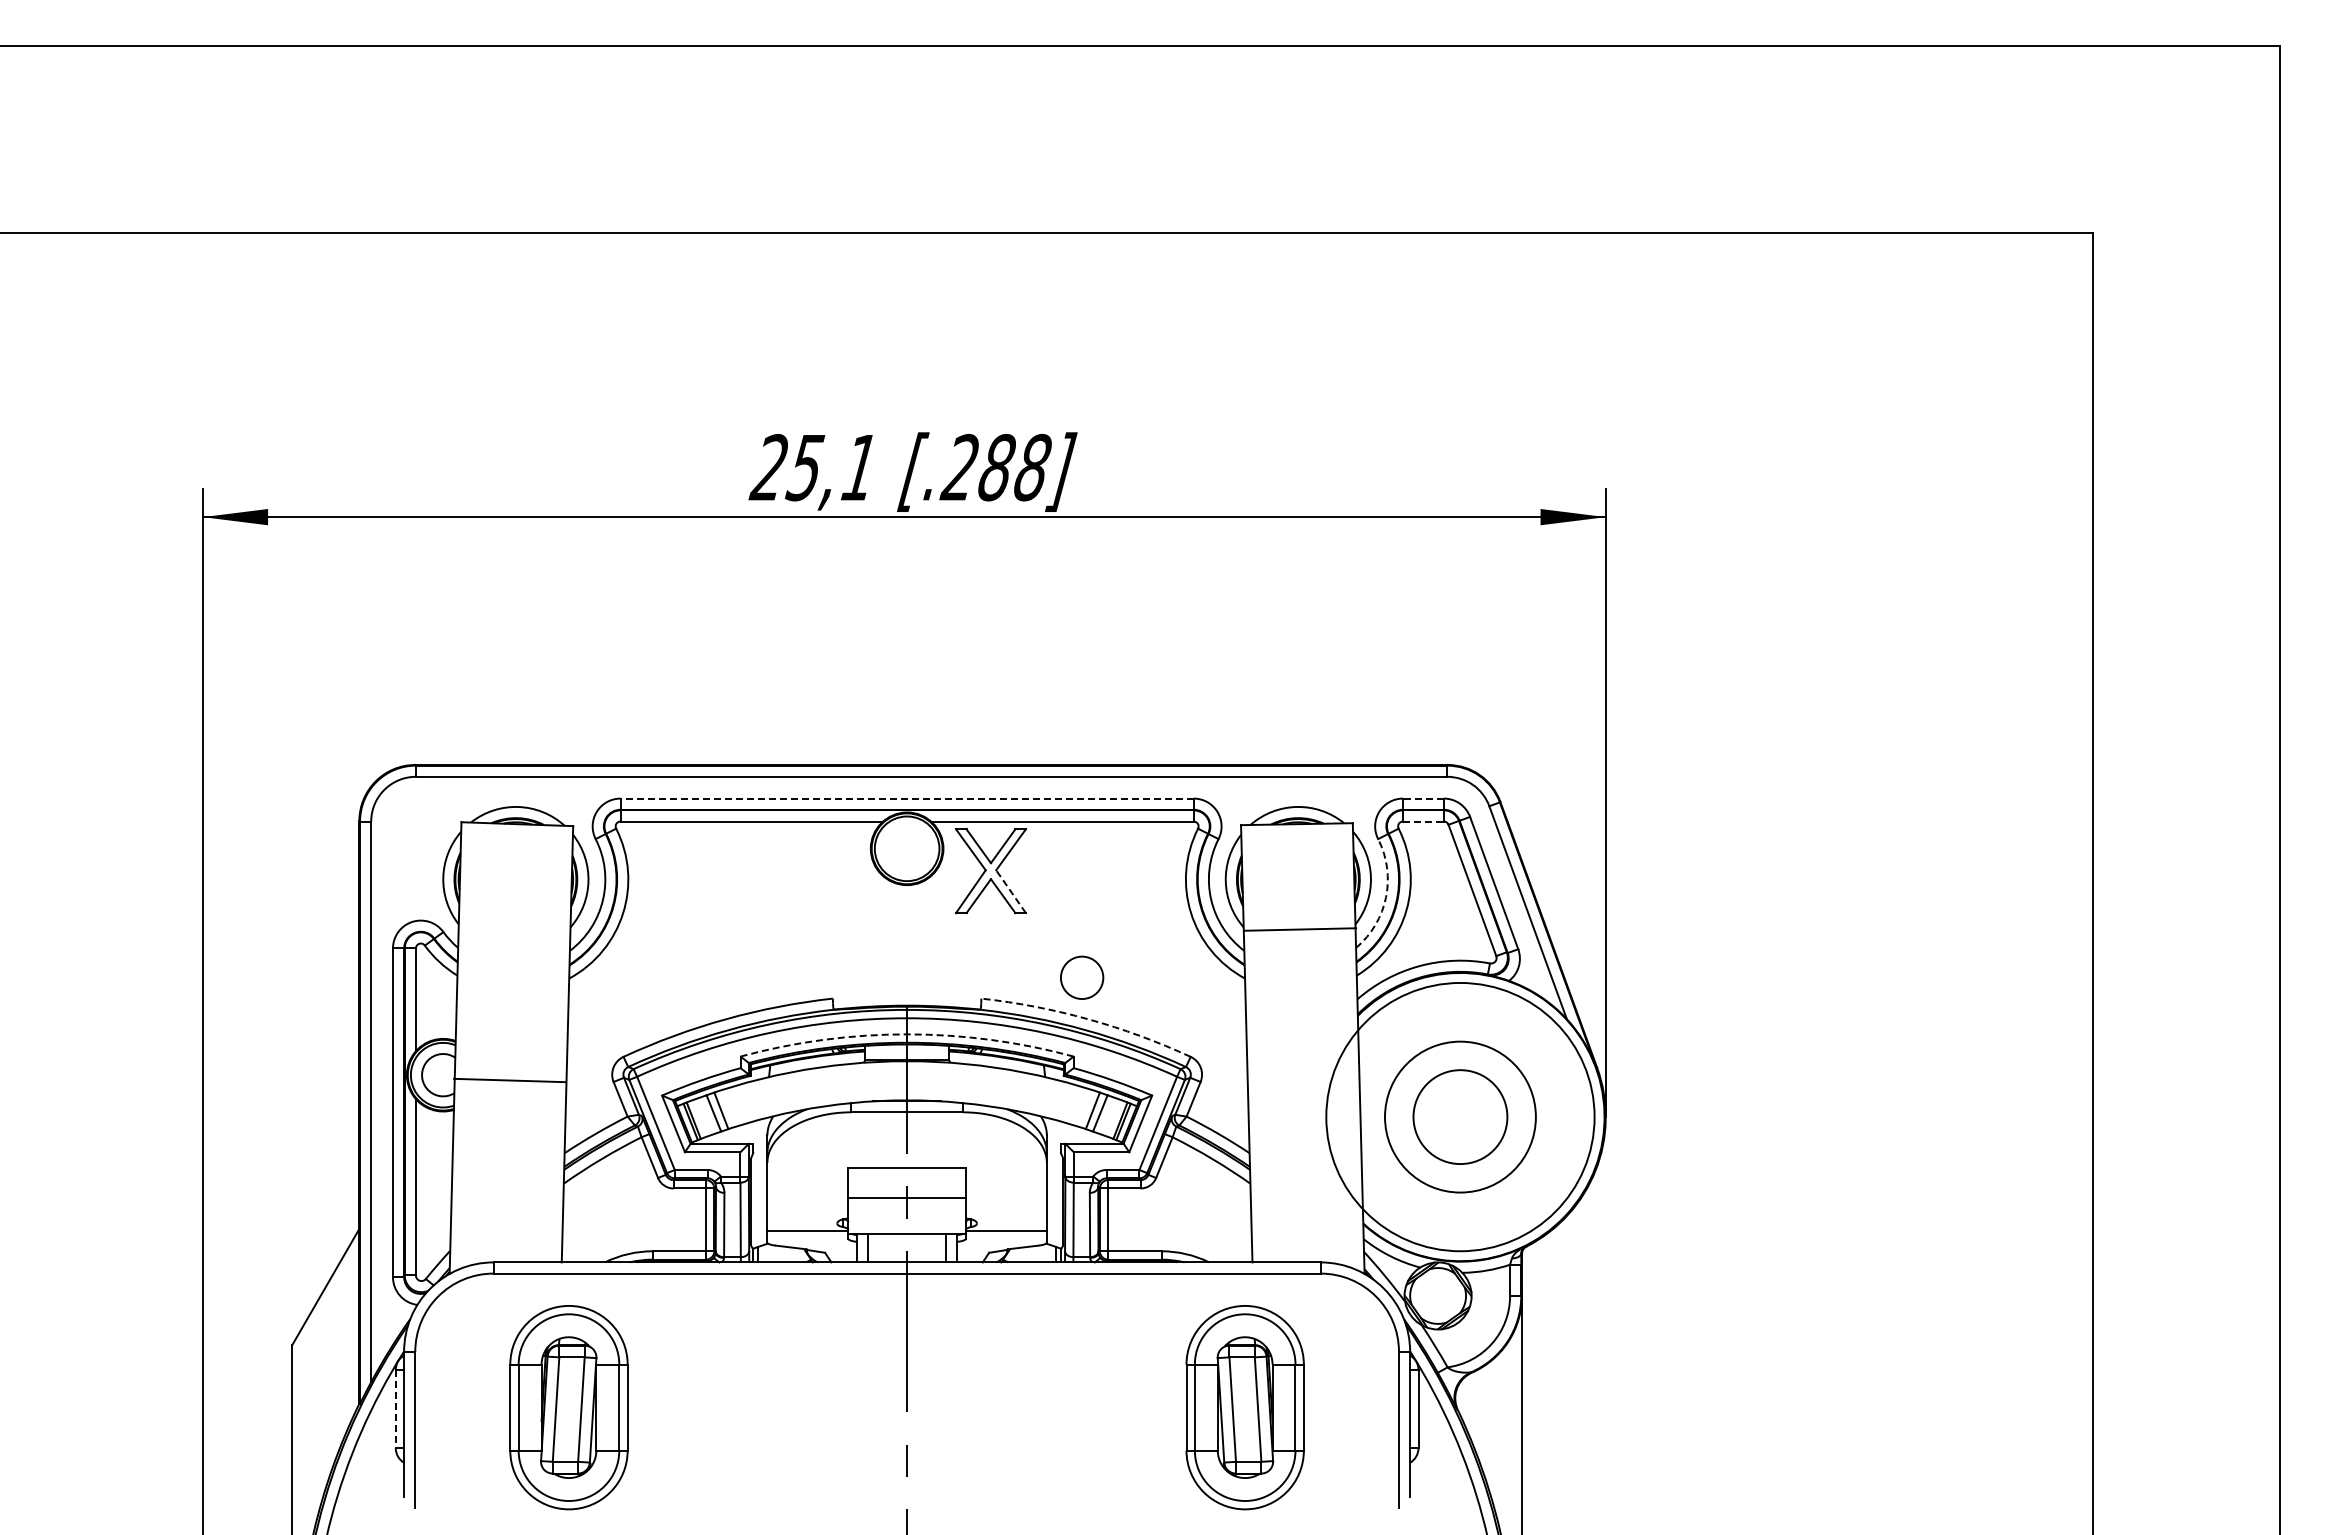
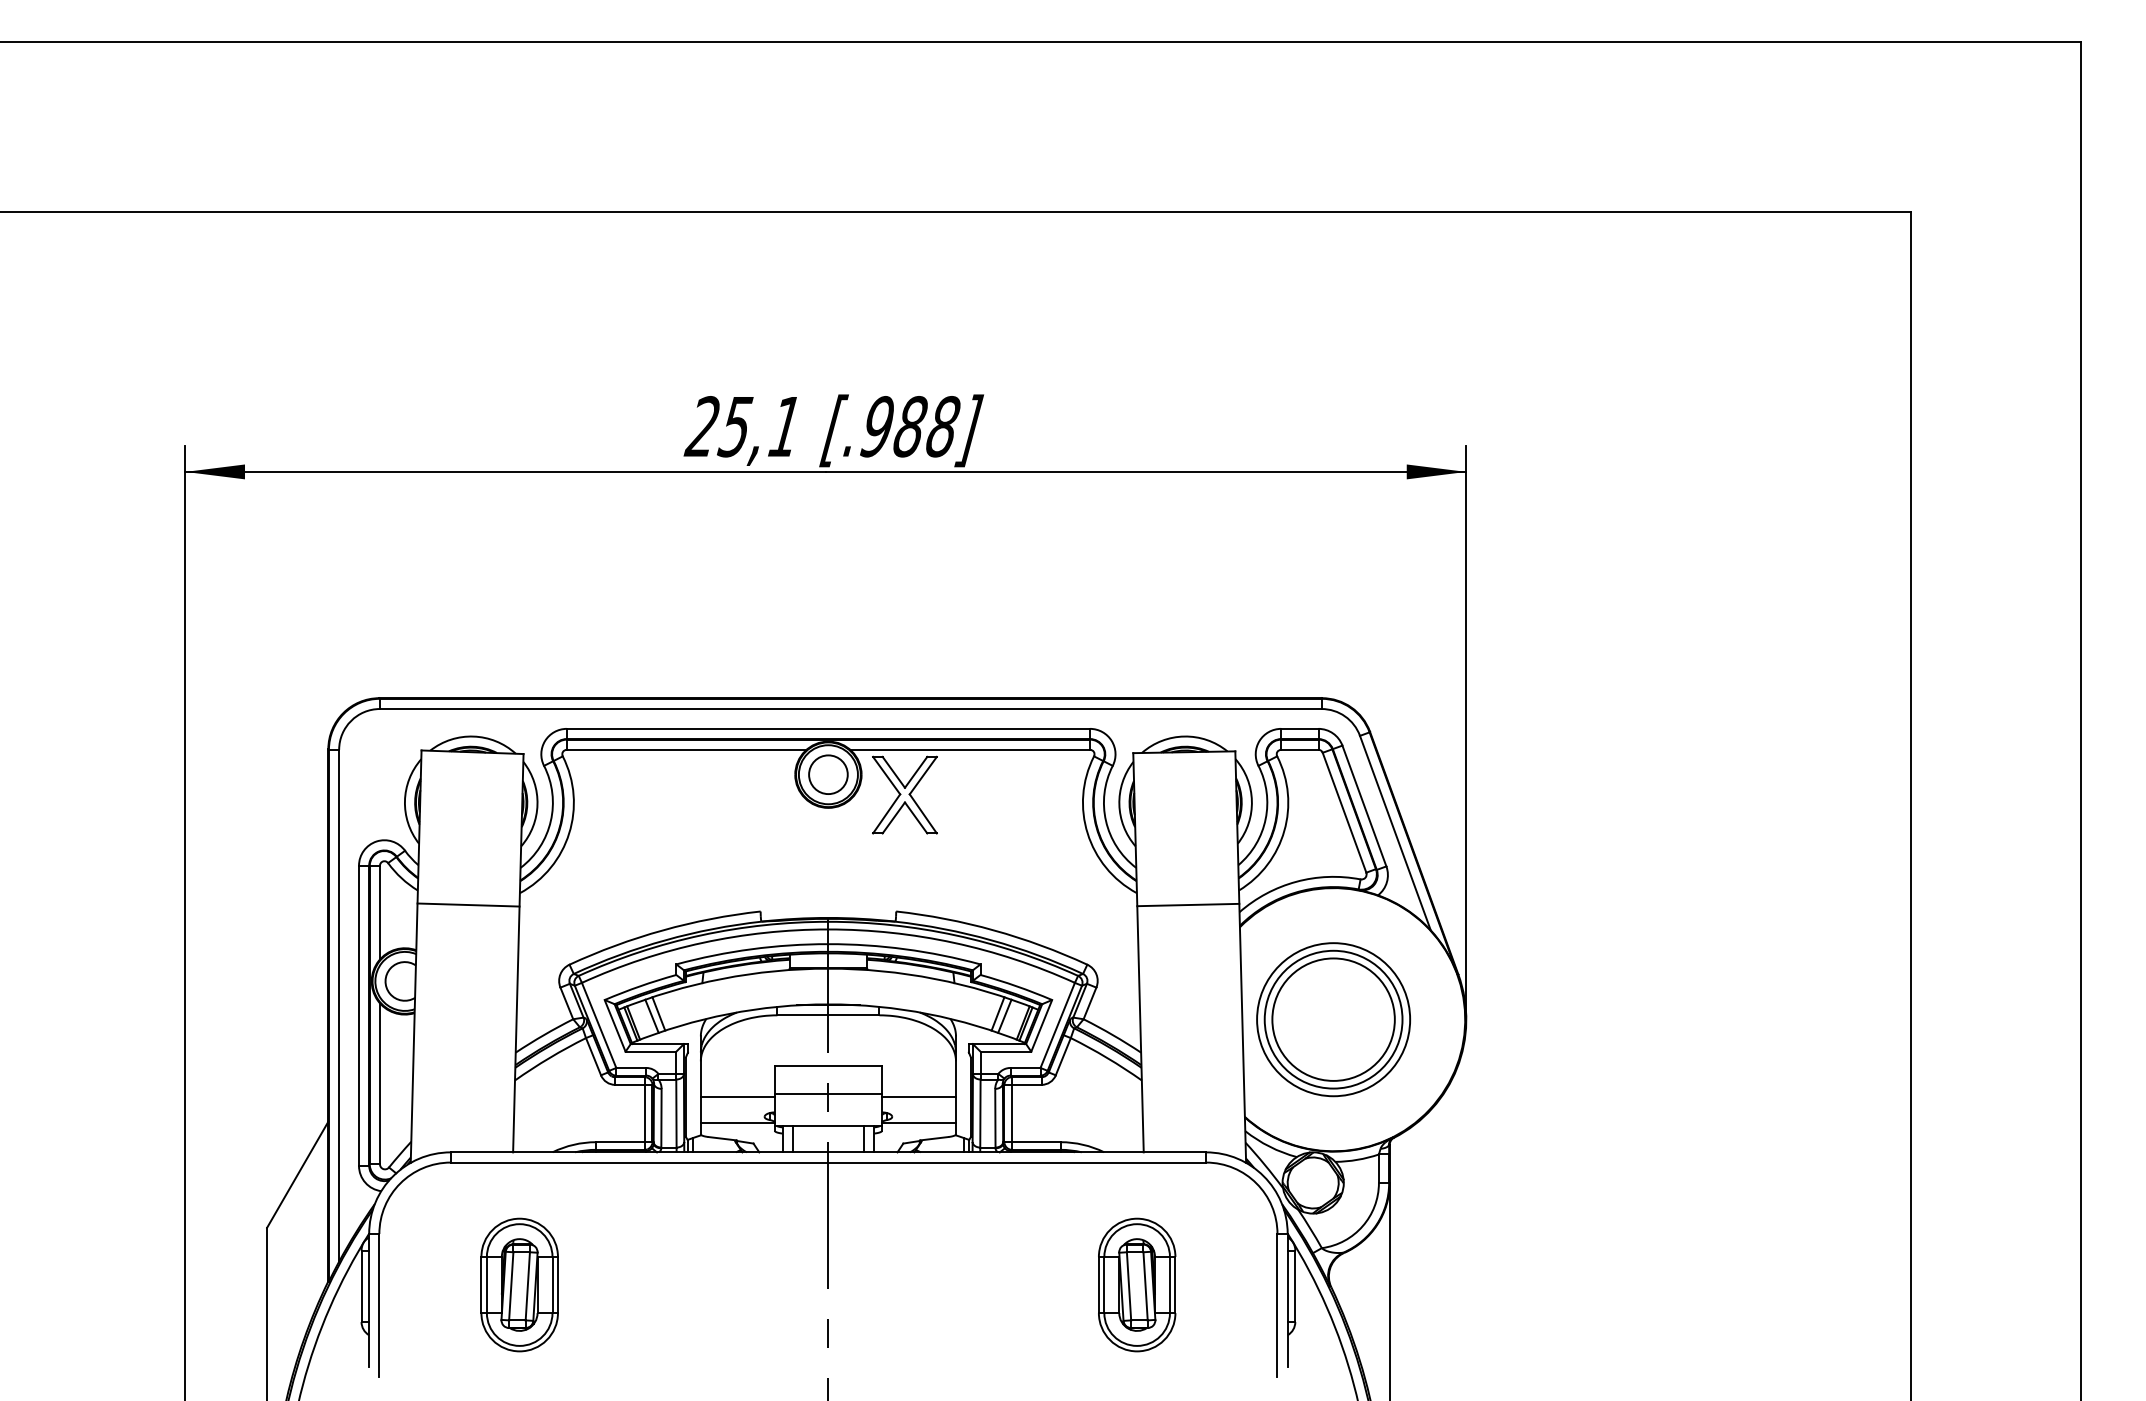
text: (958, 467) -> (875, 426), [.288] -> [.988]
line: (907, 798) -> (828, 728), dashed -> solid
line: (1422, 798) -> (1298, 728), dashed -> solid
line: (1423, 821) -> (1299, 749), dashed -> solid
line: (1010, 891) -> (922, 813), dashed -> solid
arc: (1386, 897) -> (1266, 819), dashed -> solid
line: (1300, 929) -> (1188, 905), moved
circle: (1082, 977) -> (828, 774), moved
arc: (1088, 1019) -> (994, 930), dashed -> solid
arc: (907, 1034) -> (828, 944), dashed -> solid
line: (509, 1080) -> (468, 905), moved
circle: (1460, 1116) -> (1333, 1019), size x0.62
circle: (1460, 1117) -> (1333, 1020), size x1.43
line: (807, 1201) -> (737, 1096), added
line: (1005, 1201) -> (918, 1096), added
part: (568, 1407) -> (519, 1284), size x0.71
part: (1245, 1407) -> (1137, 1284), size x0.71
line: (395, 1409) -> (361, 1286), dashed -> solid

